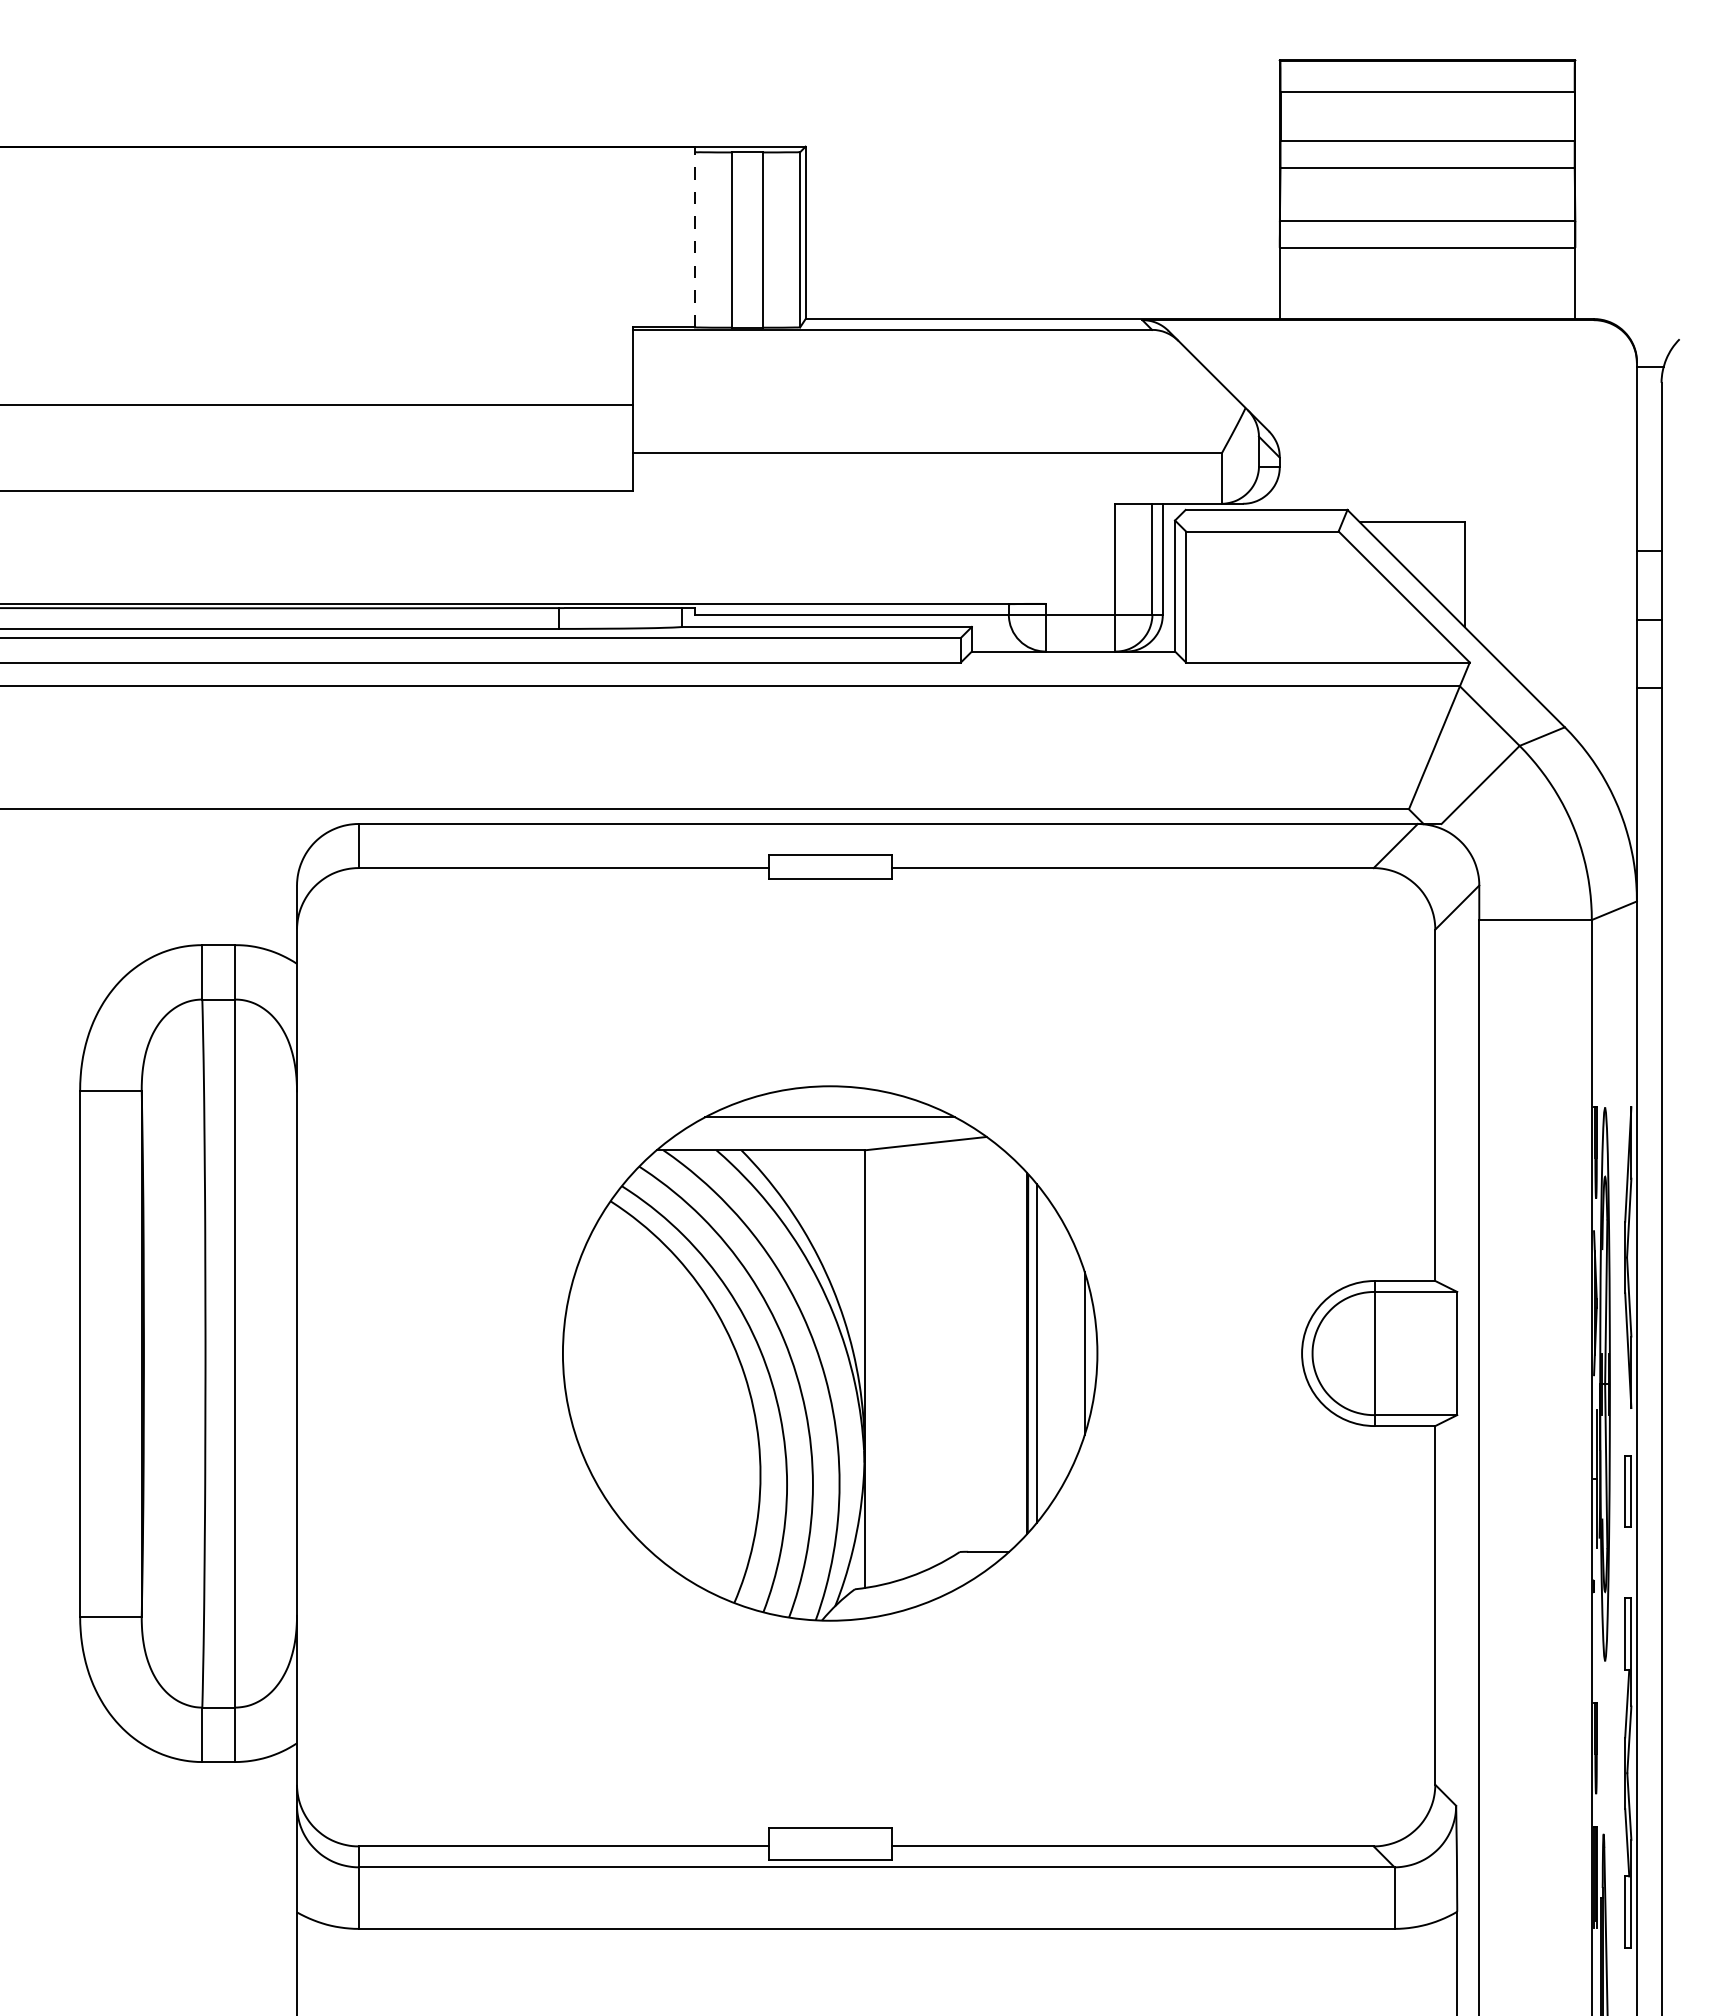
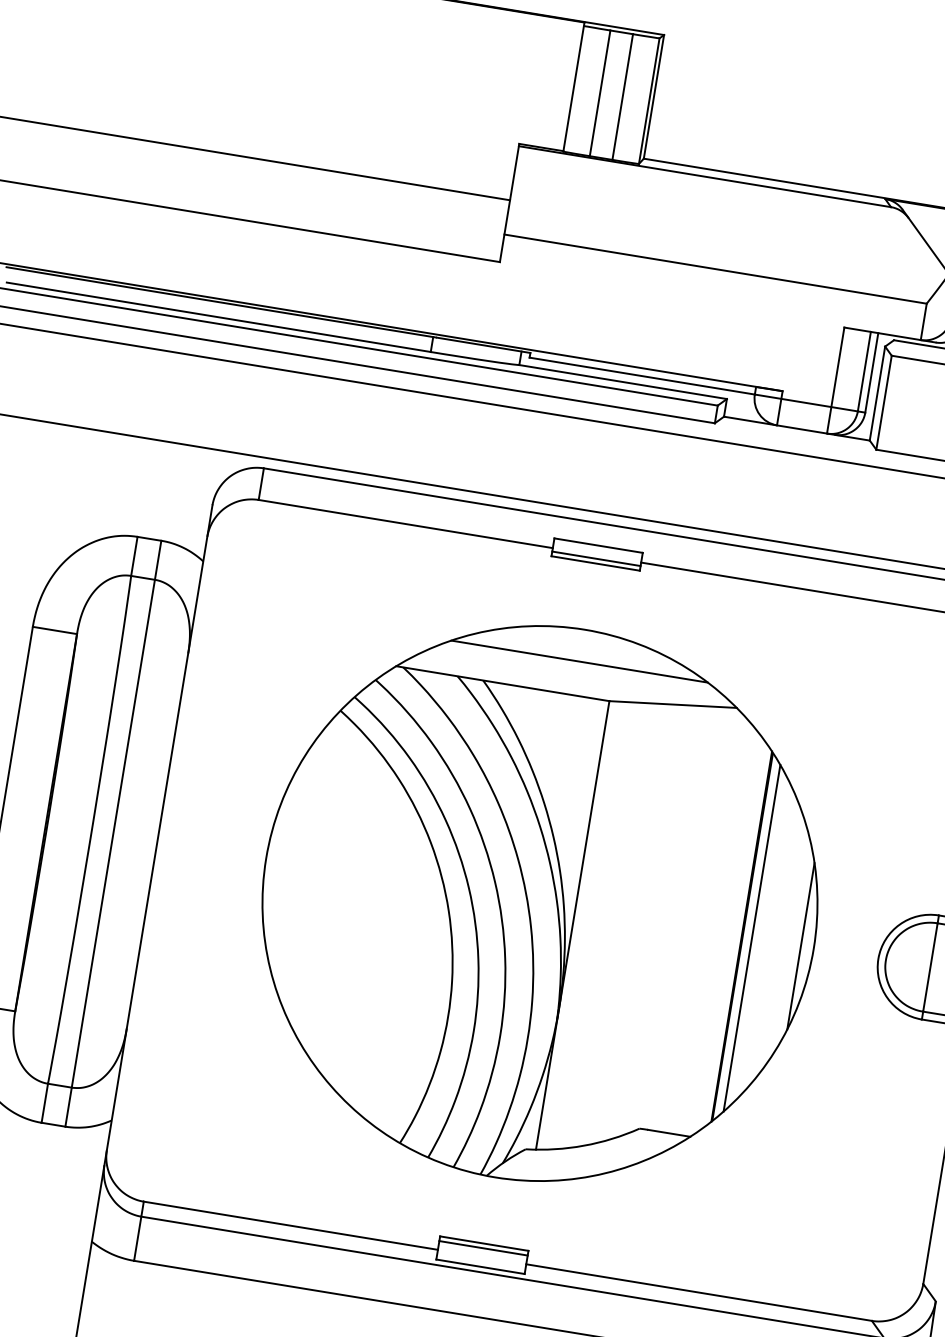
line: (694, 237) -> (573, 87), dashed -> solid
line: (829, 872) -> (595, 558), added
part: (829, 1353) -> (539, 903), size x1.43
line: (829, 1834) -> (482, 1248), added

